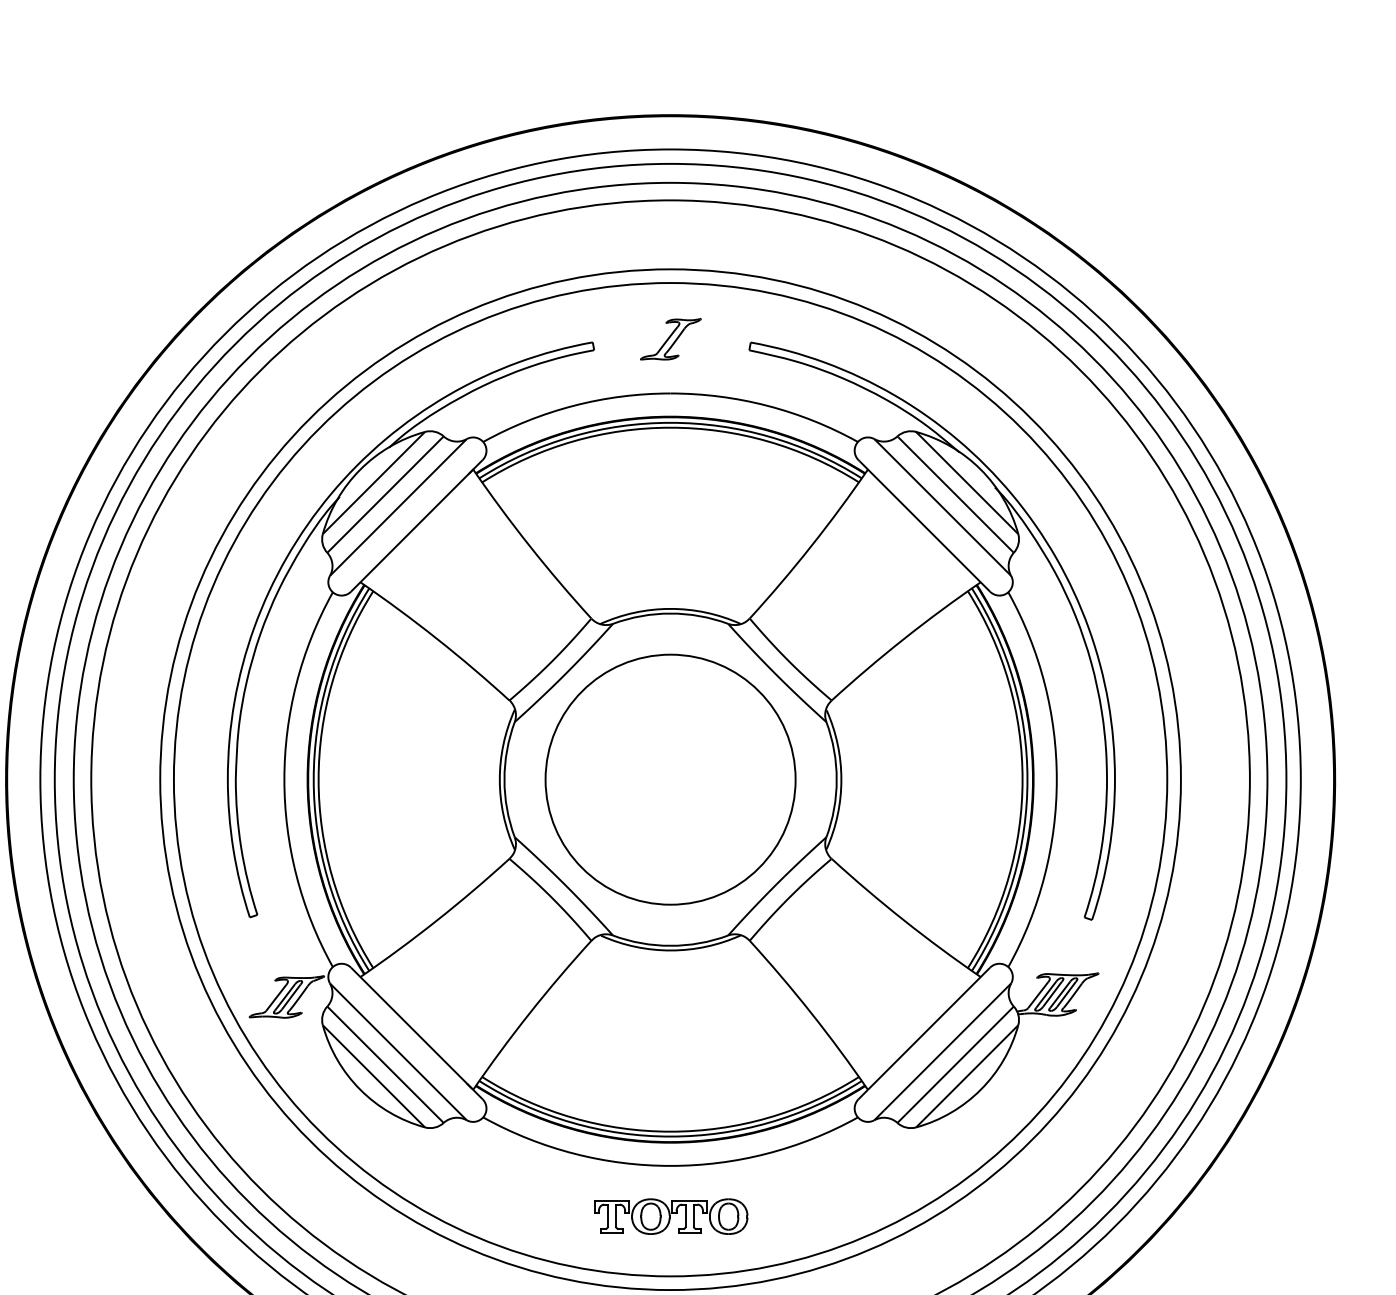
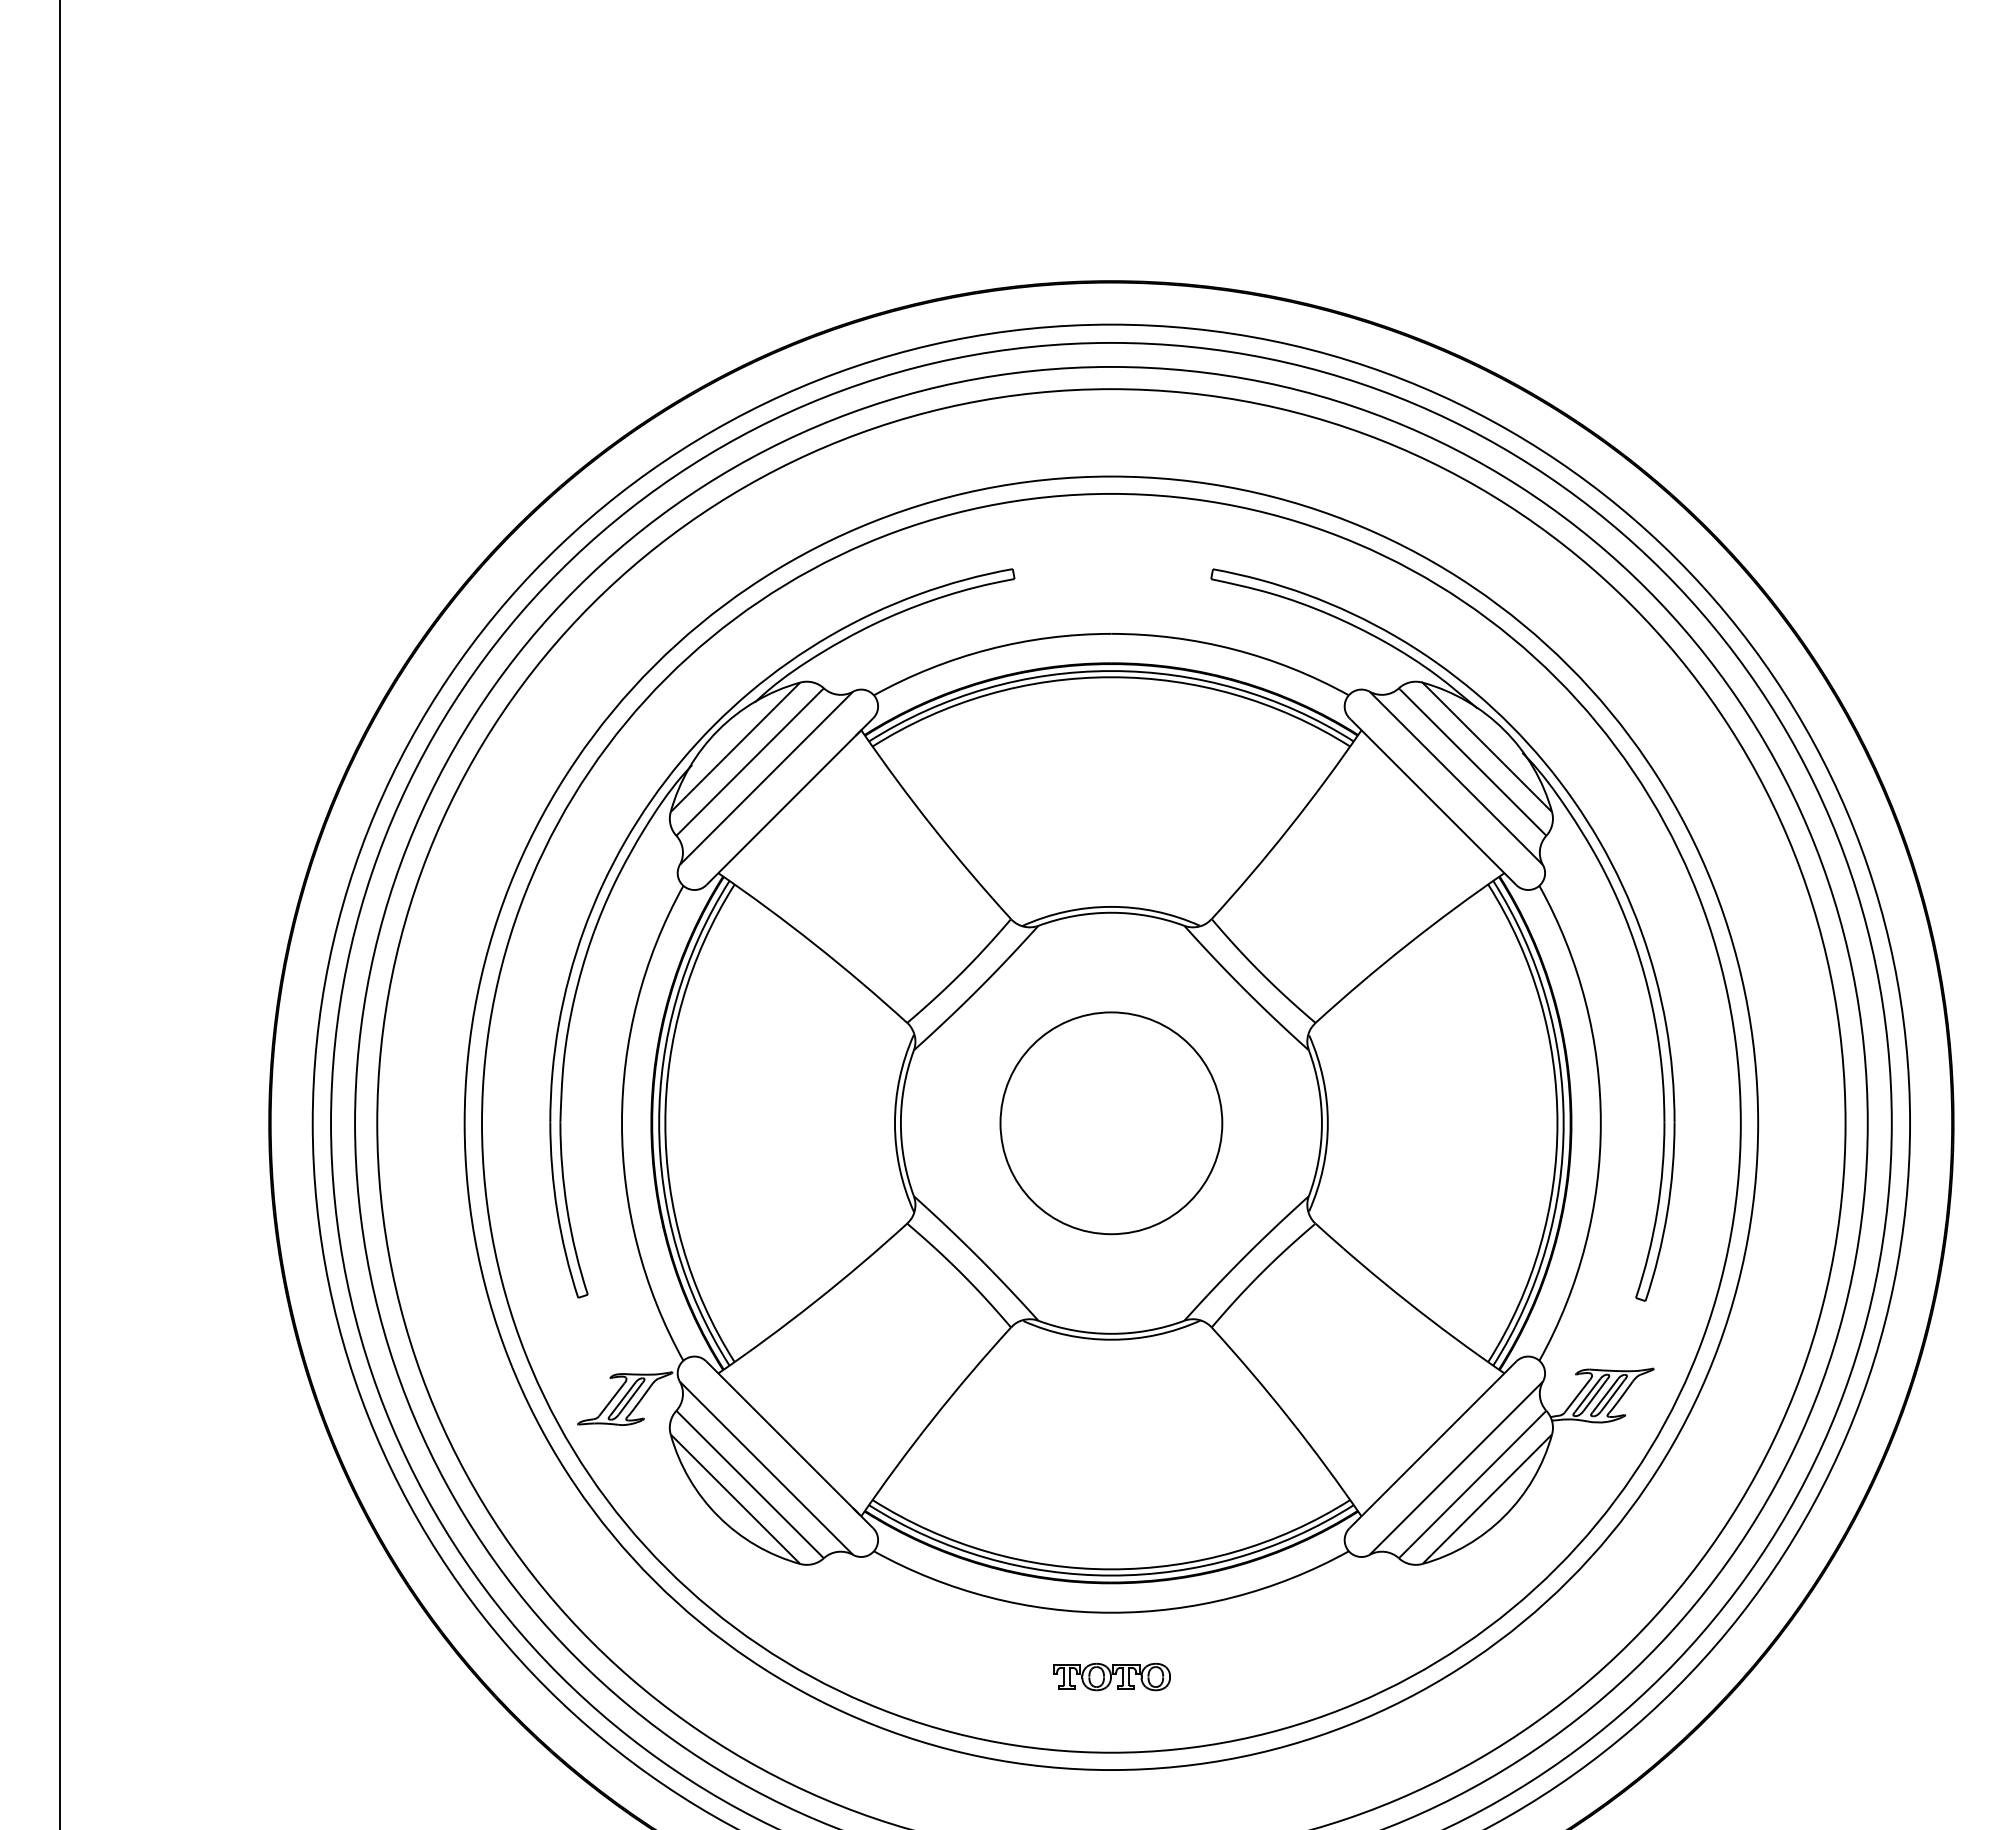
part: (670, 338) -> (1111, 564), removed
circle: (669, 779) -> (1110, 1122), size x0.7
part: (670, 1216) -> (1111, 1676), size x0.6

